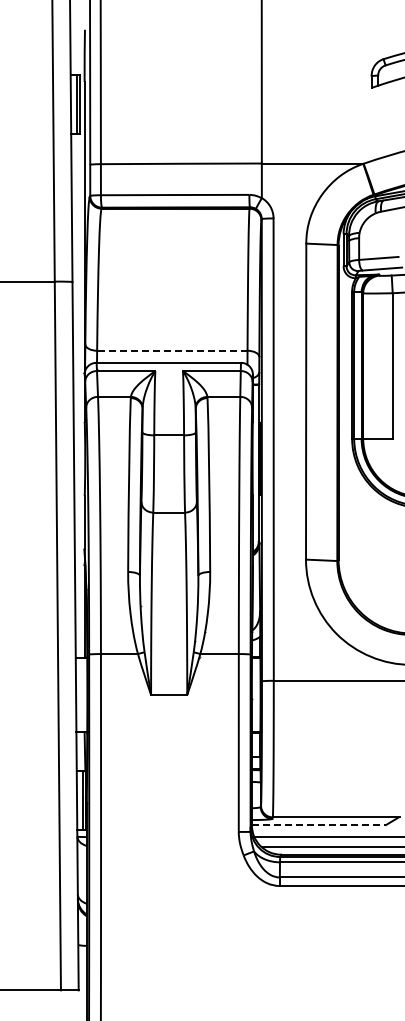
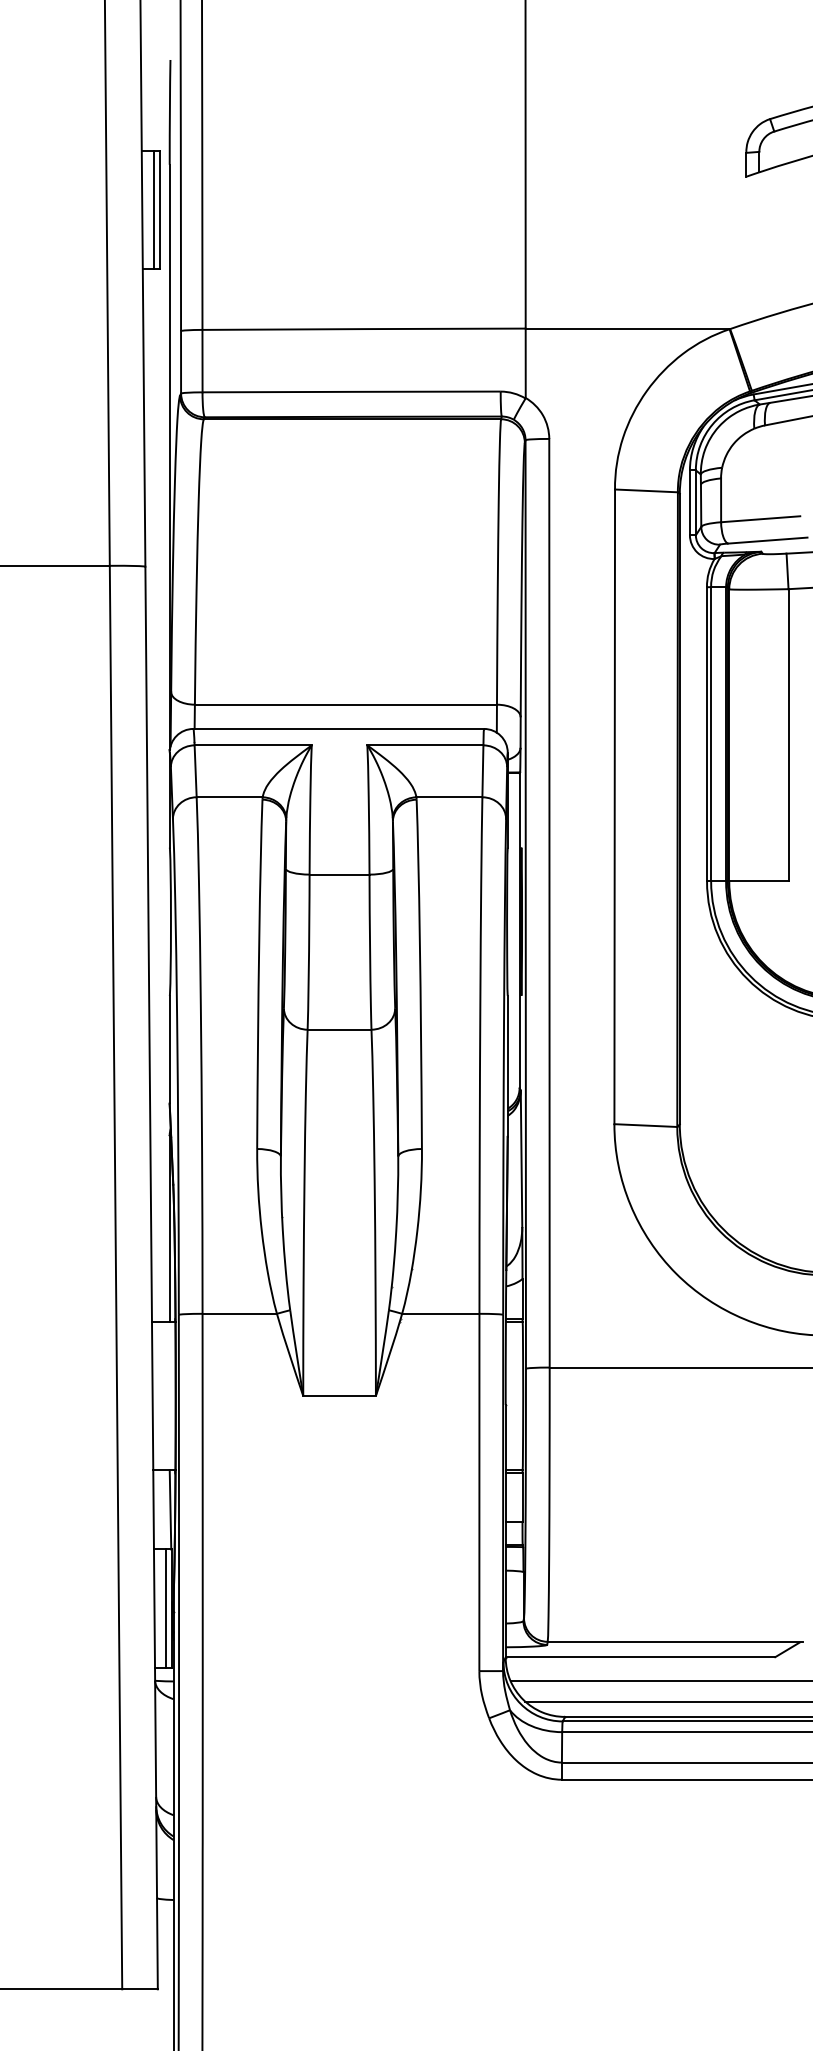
line: (171, 350) -> (344, 704), dashed -> solid
line: (319, 825) -> (641, 1658), dashed -> solid

